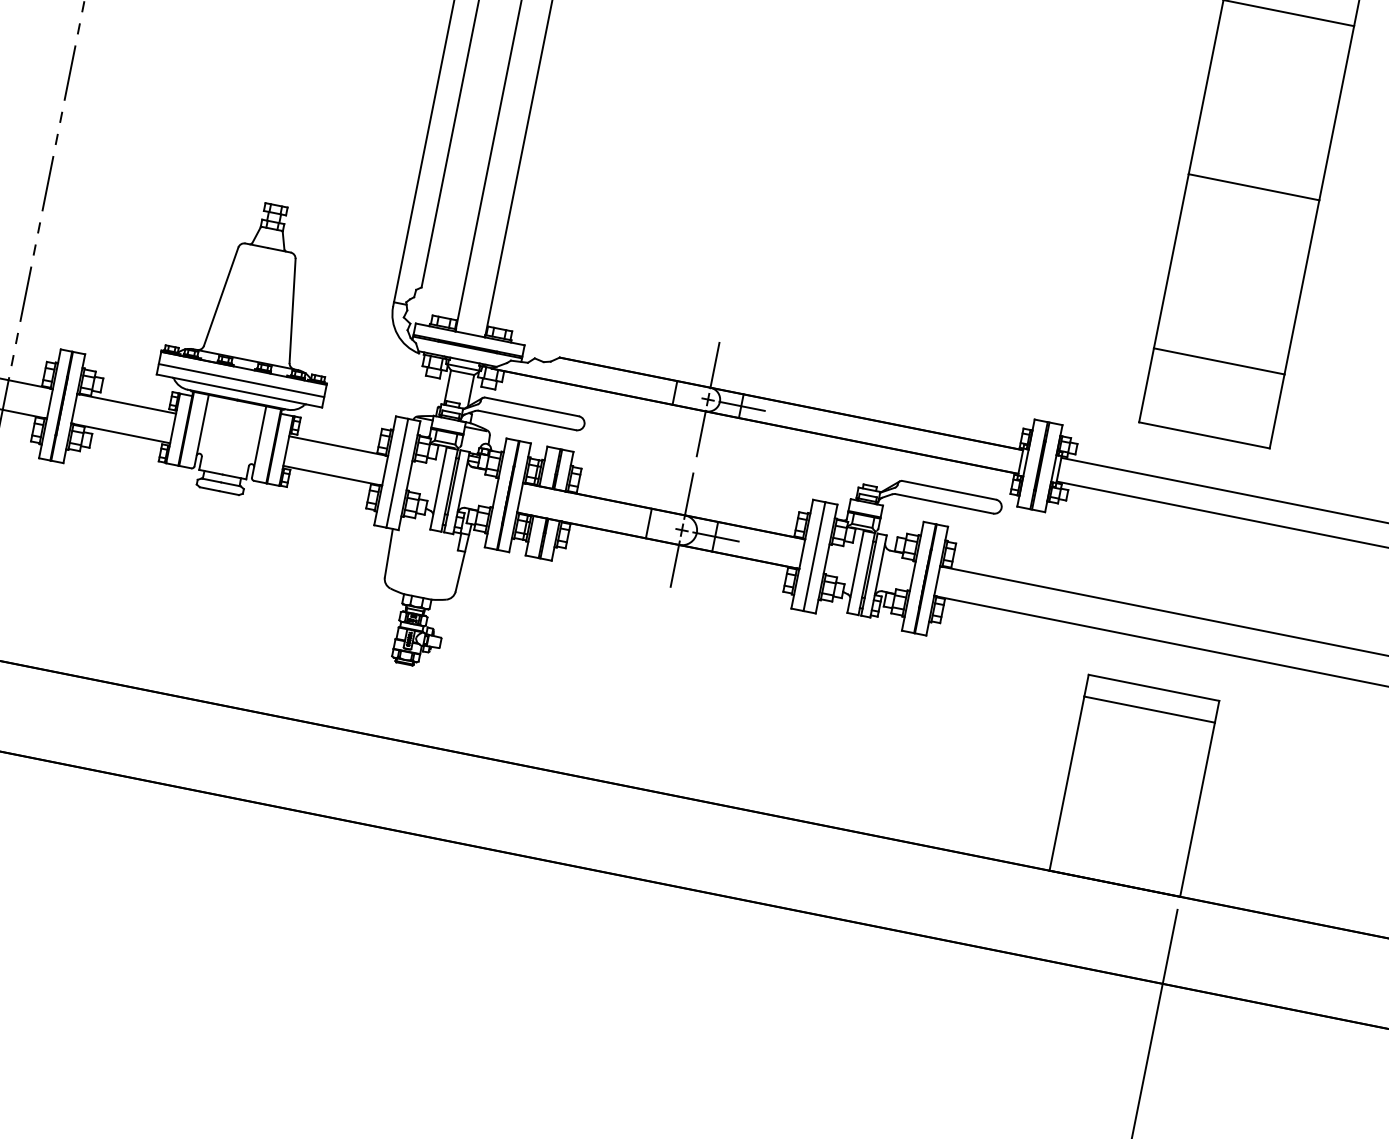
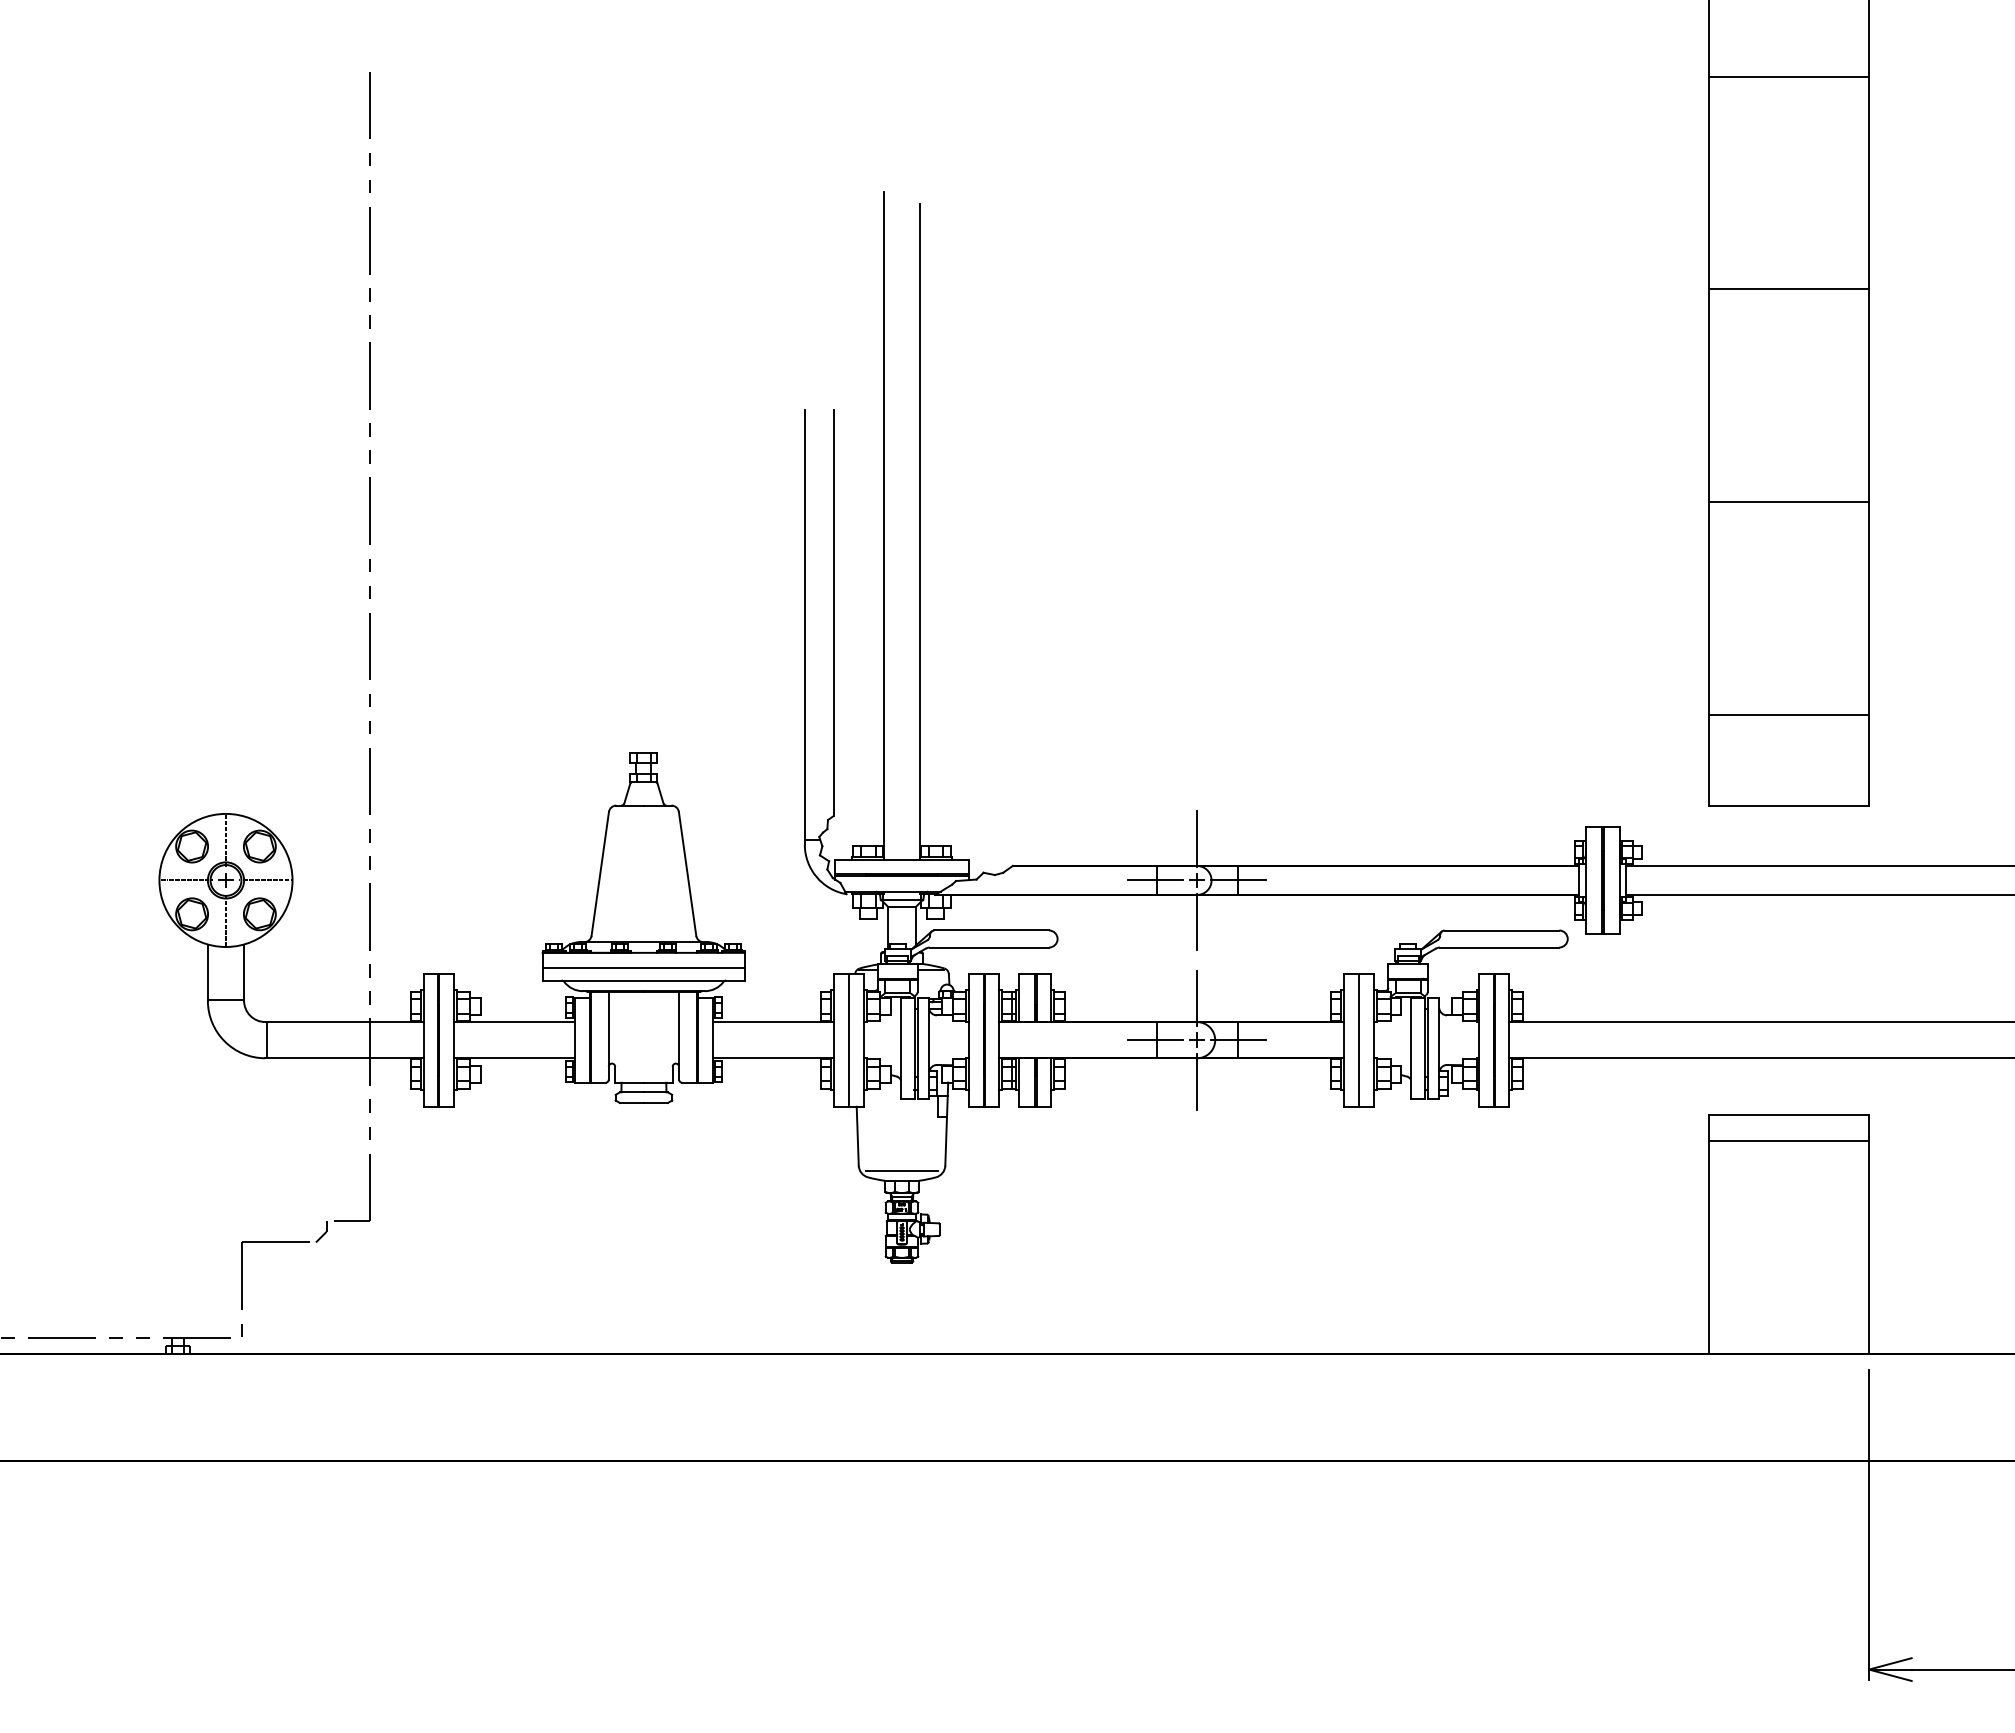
line: (674, 392) -> (1155, 880), added
line: (647, 523) -> (1155, 1040), added
line: (418, 589) -> (901, 1171), added

